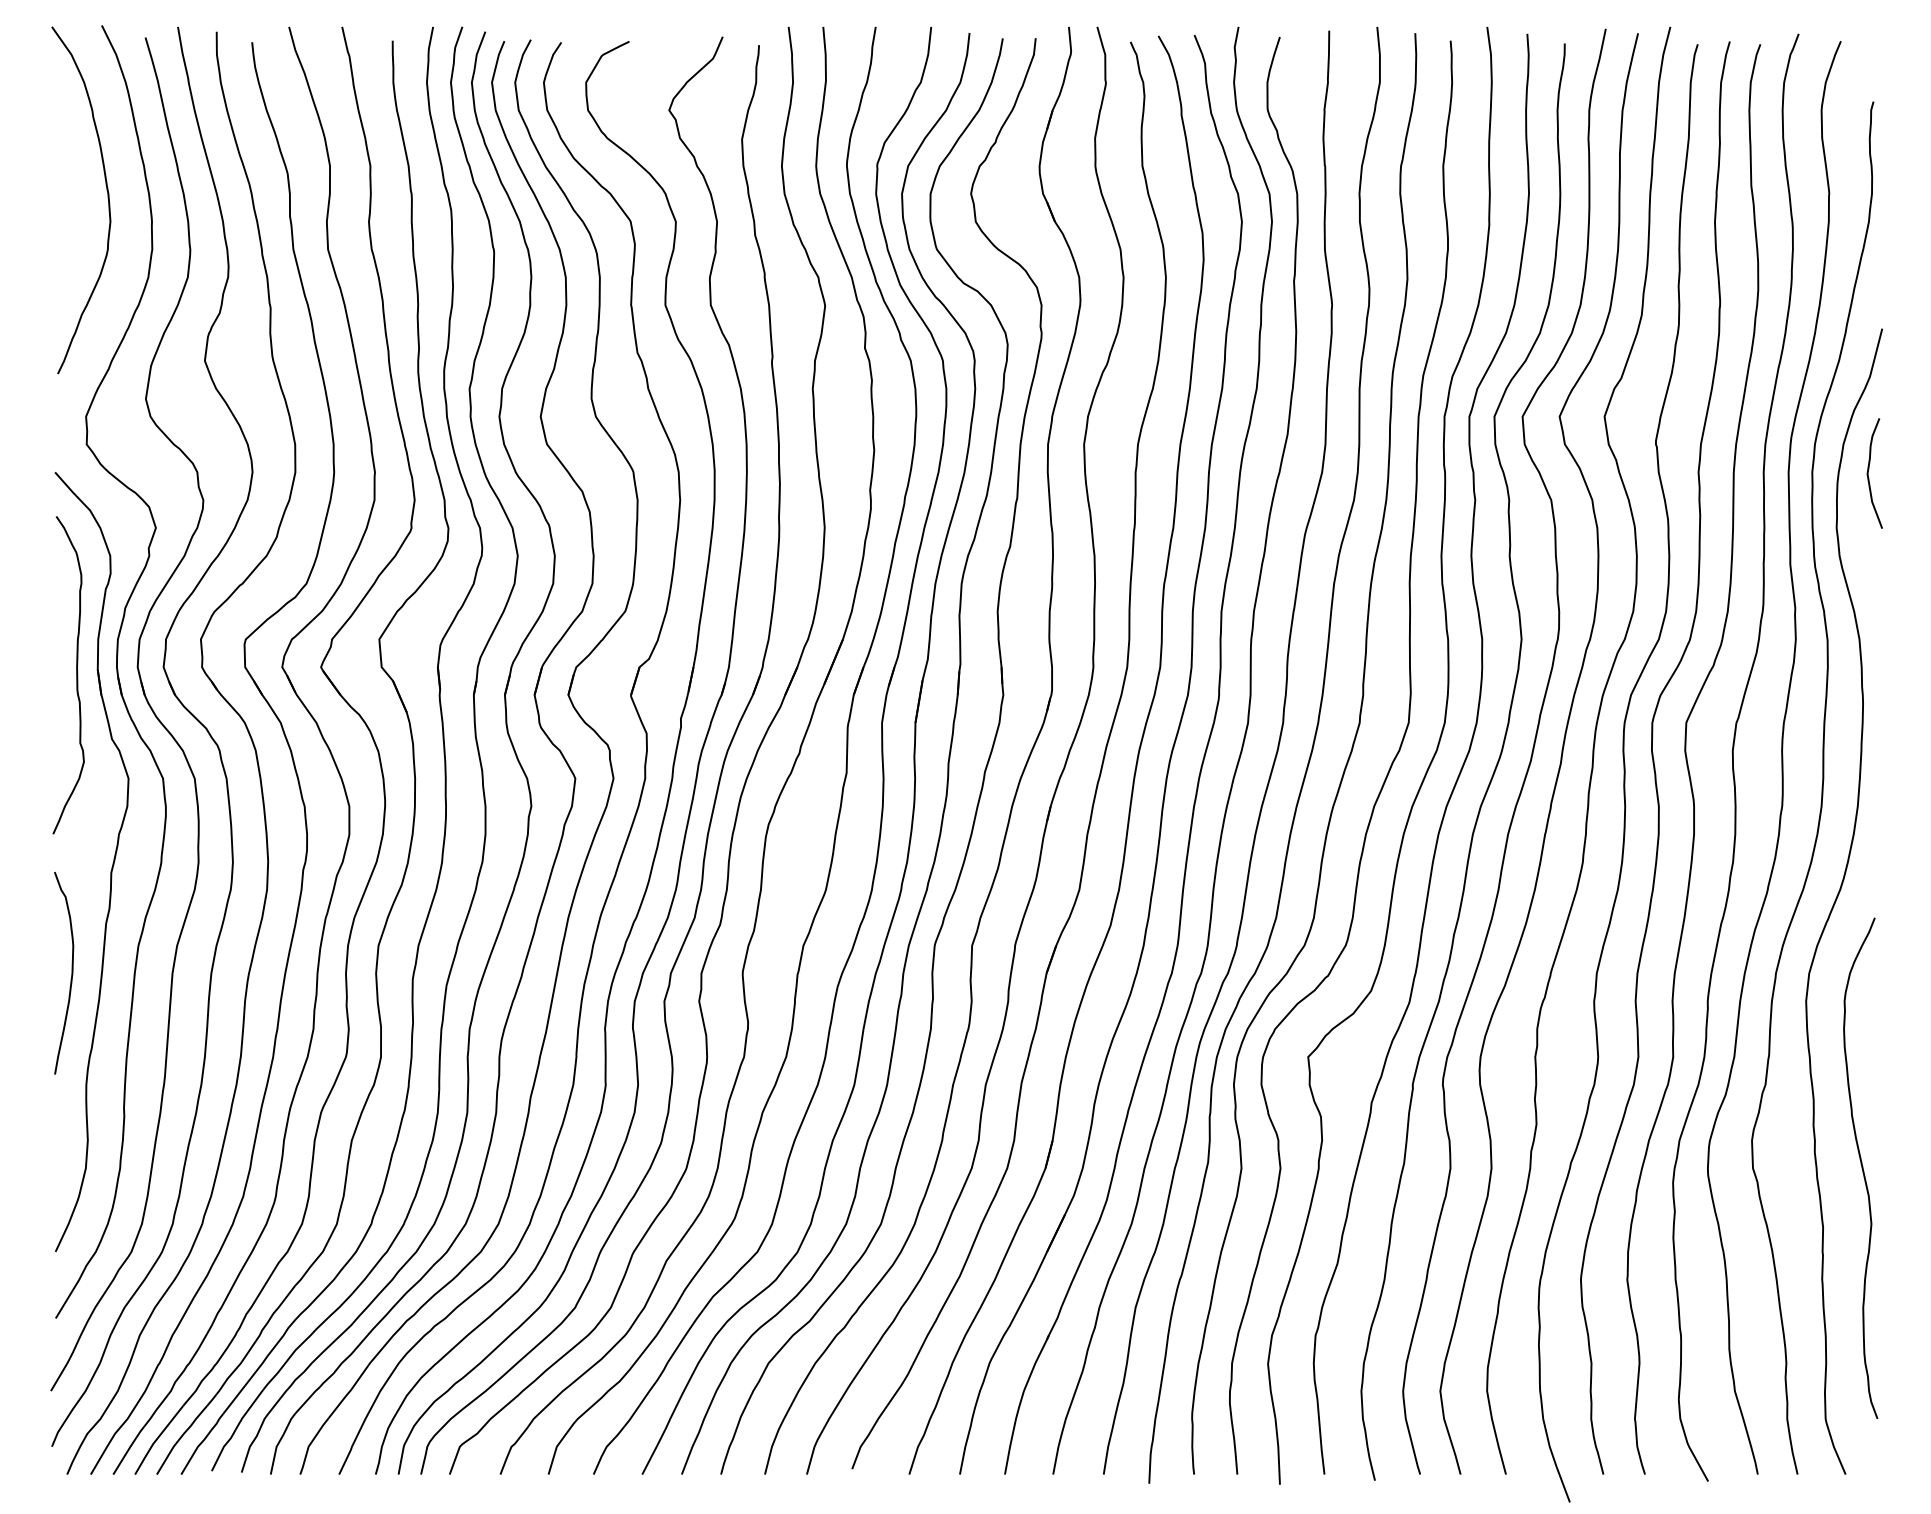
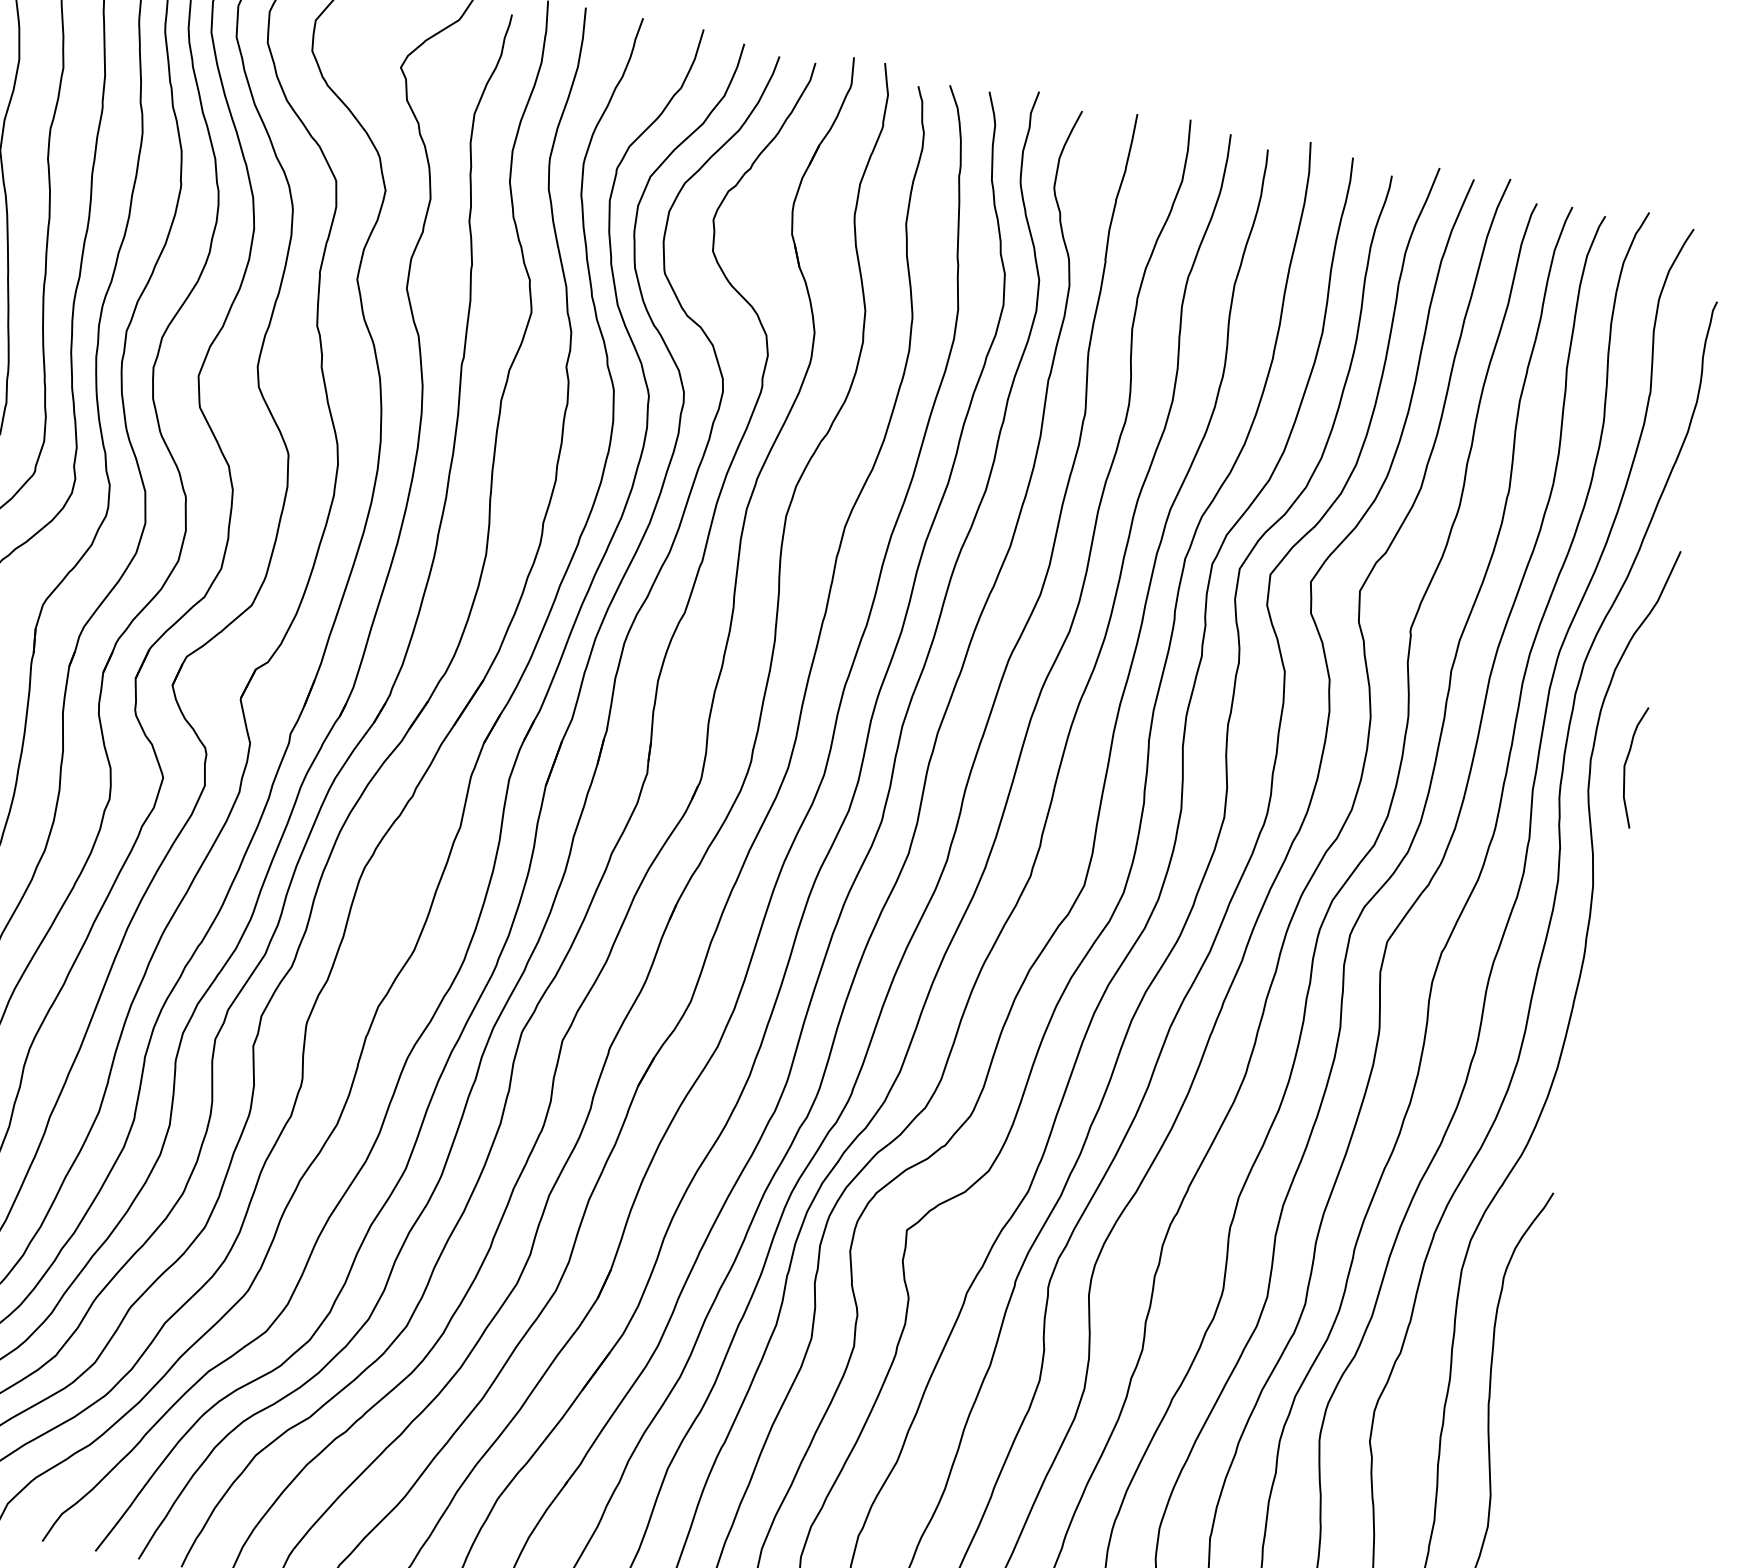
curve: (1868, 473) -> (1625, 765), moved

